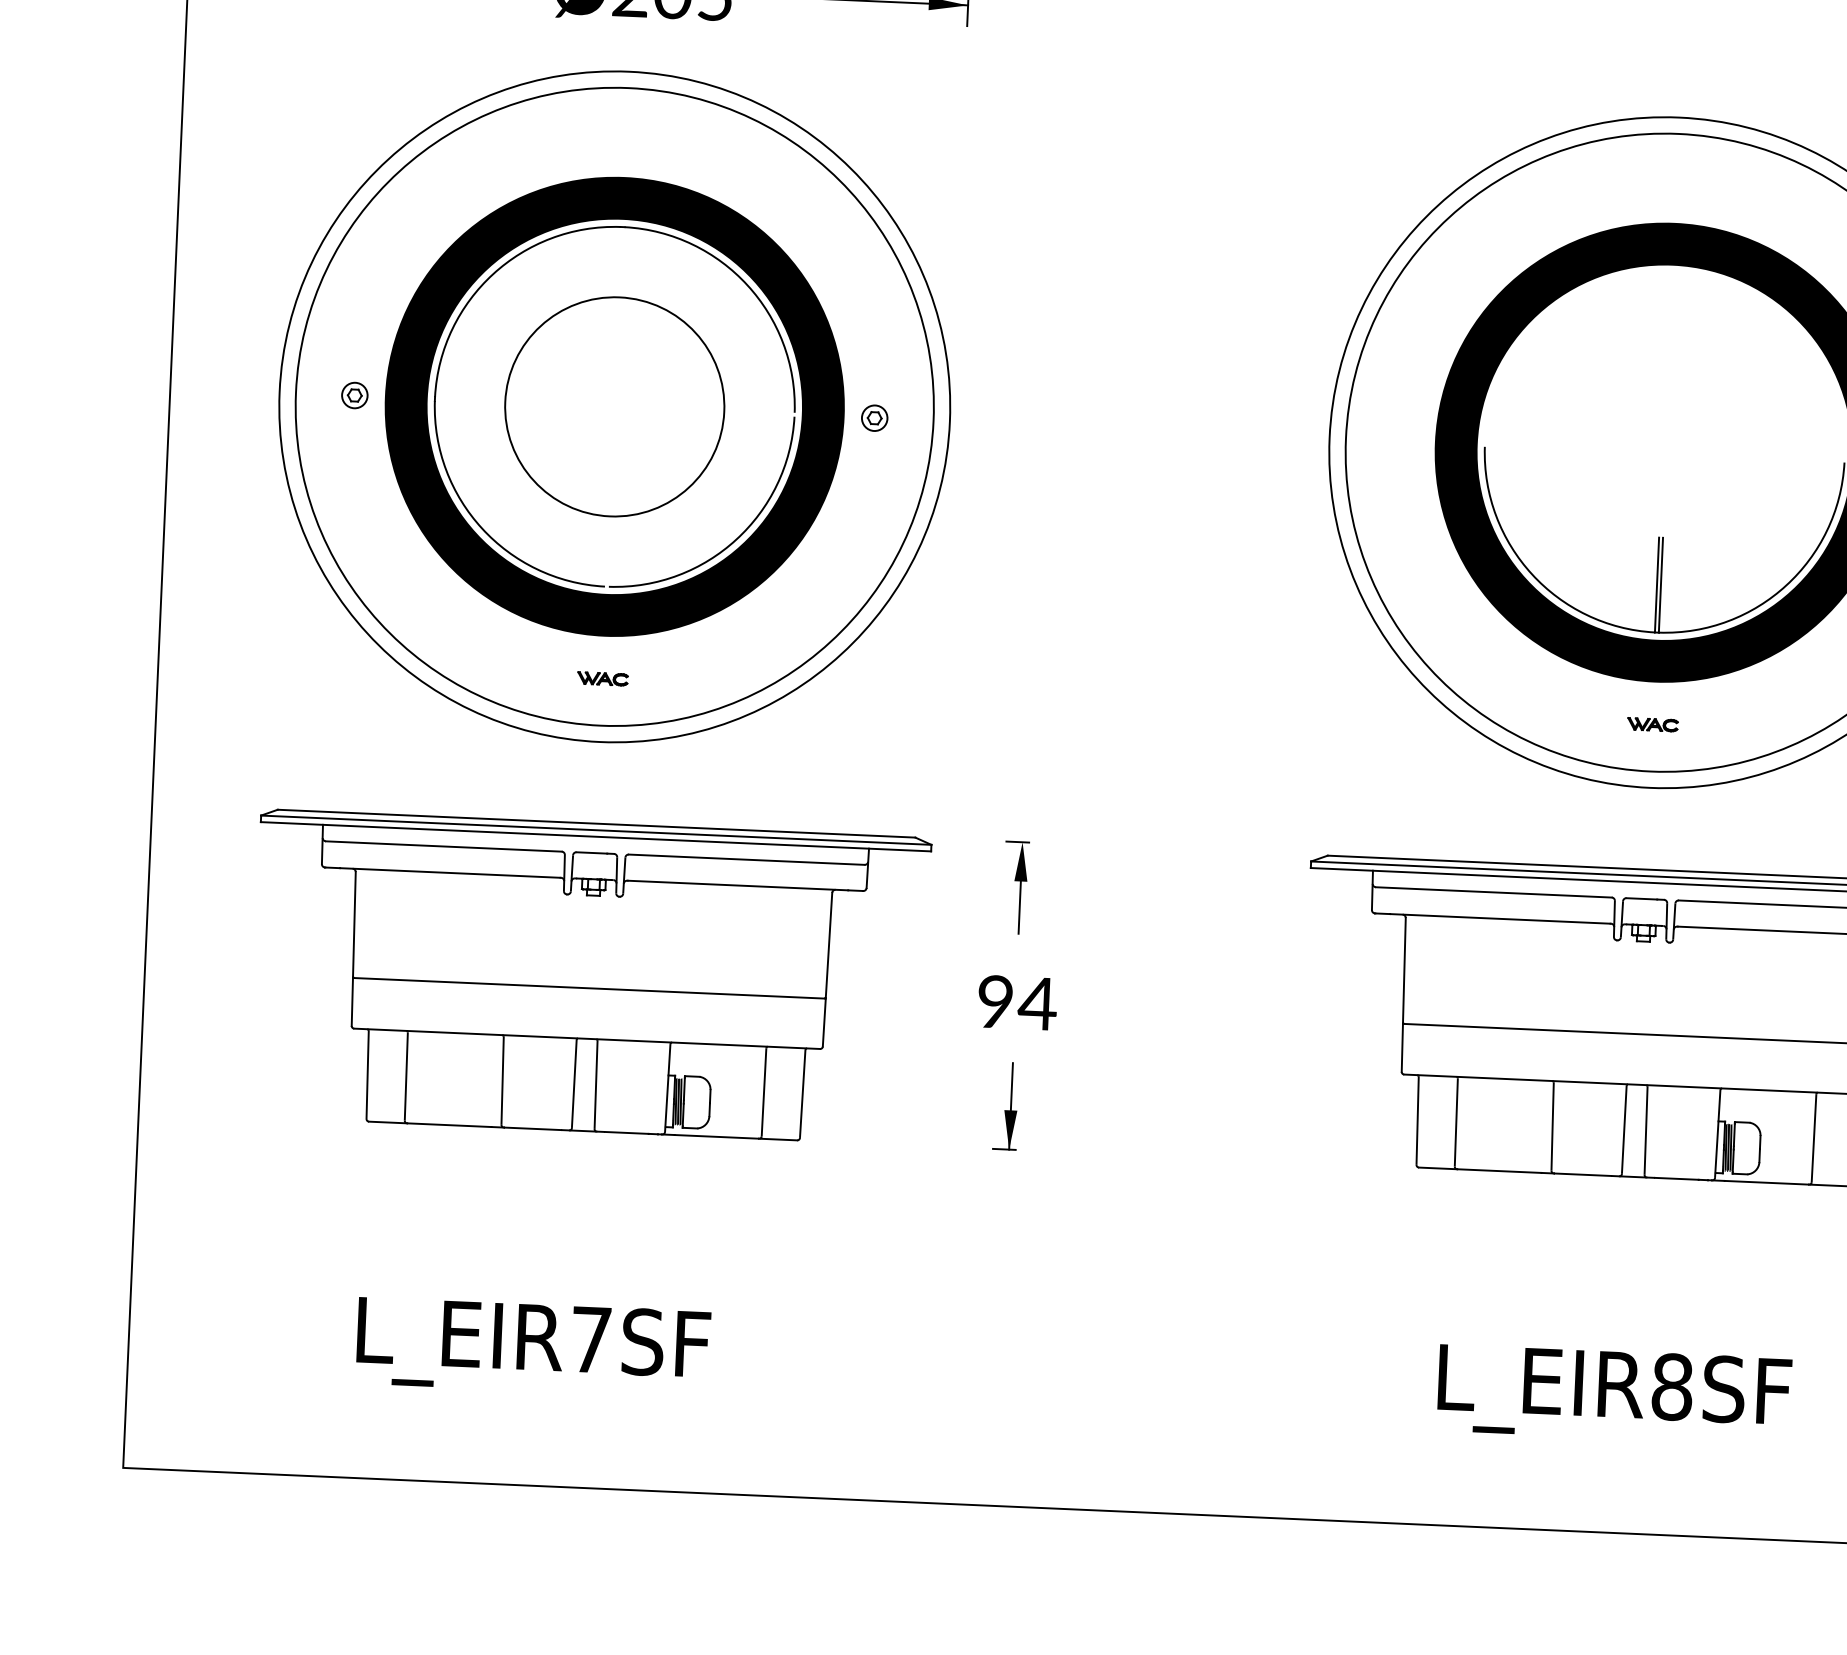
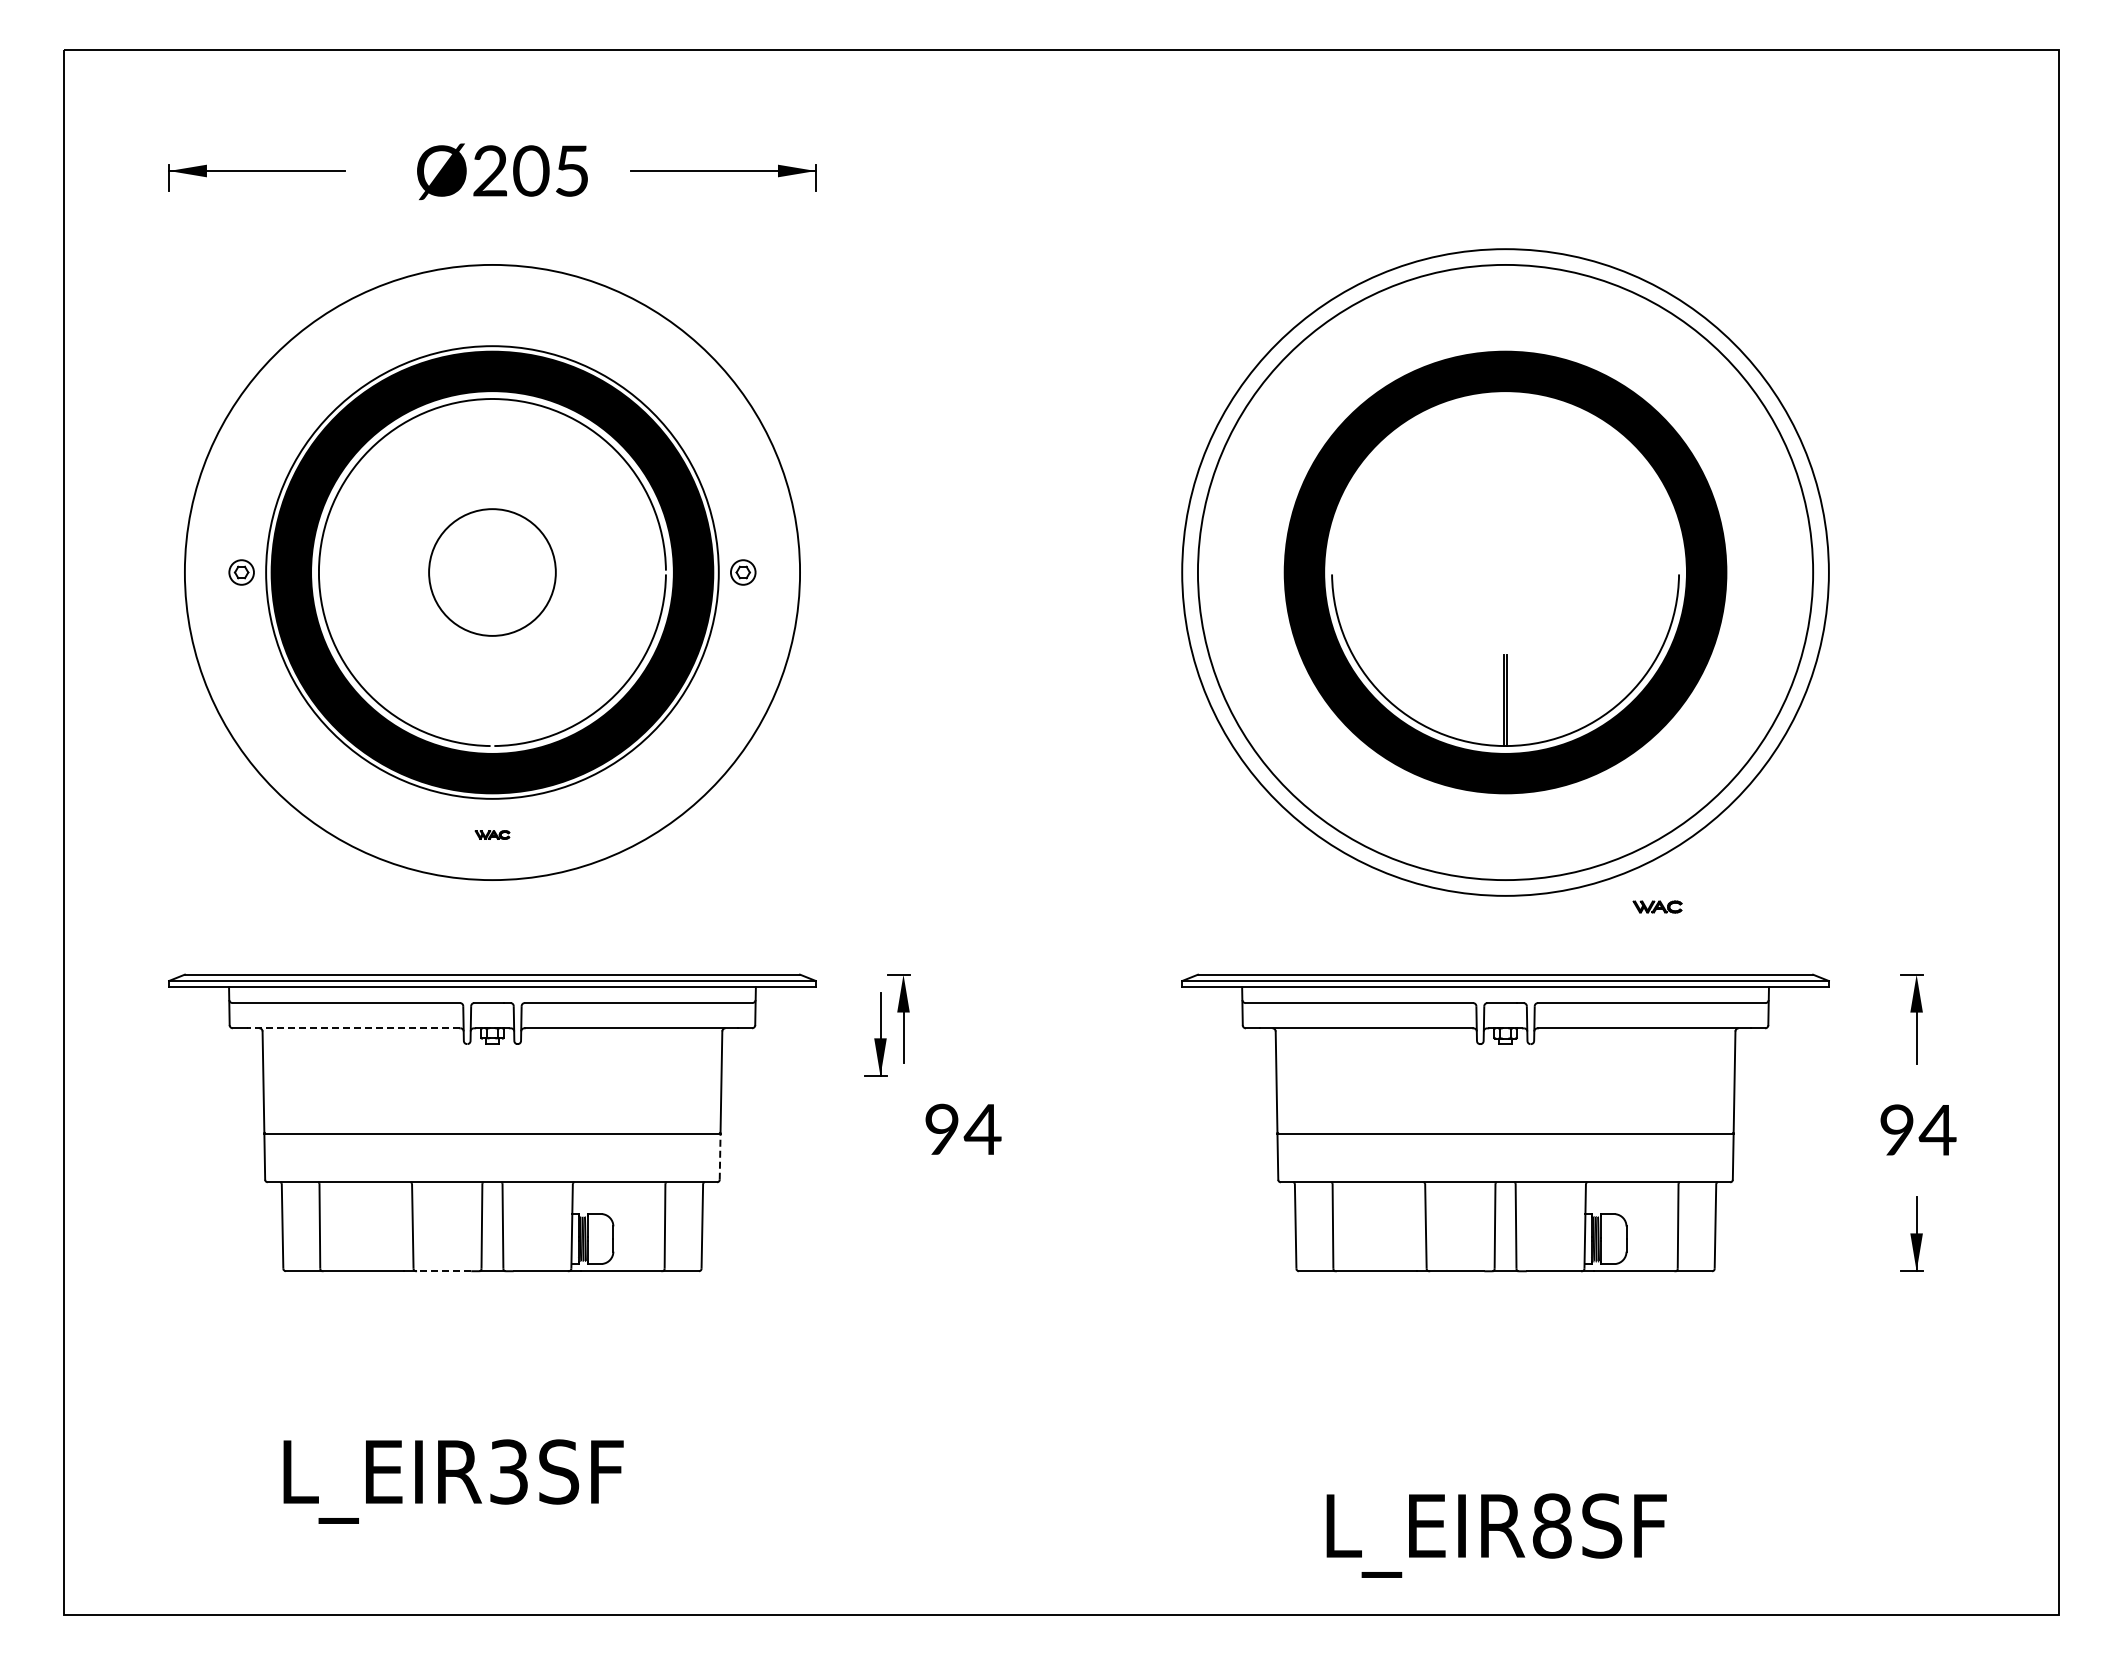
circle: (614, 406) -> (492, 572), size x0.6
circle: (614, 406) -> (492, 572), size x0.7
part: (602, 678) -> (492, 834), size x0.7
part: (1652, 724) -> (1657, 906), moved
line: (450, 873) -> (353, 1028), solid -> dashed
text: (1017, 1001) -> (963, 1128), moved
line: (824, 1022) -> (720, 1156), solid -> dashed
part: (1005, 1106) -> (875, 1034), moved
line: (532, 1129) -> (443, 1271), solid -> dashed
text: (590, 1339) -> (508, 1471), L_EIR7SF -> L_EIR3SF
text: (1614, 1394) -> (1496, 1535), moved

